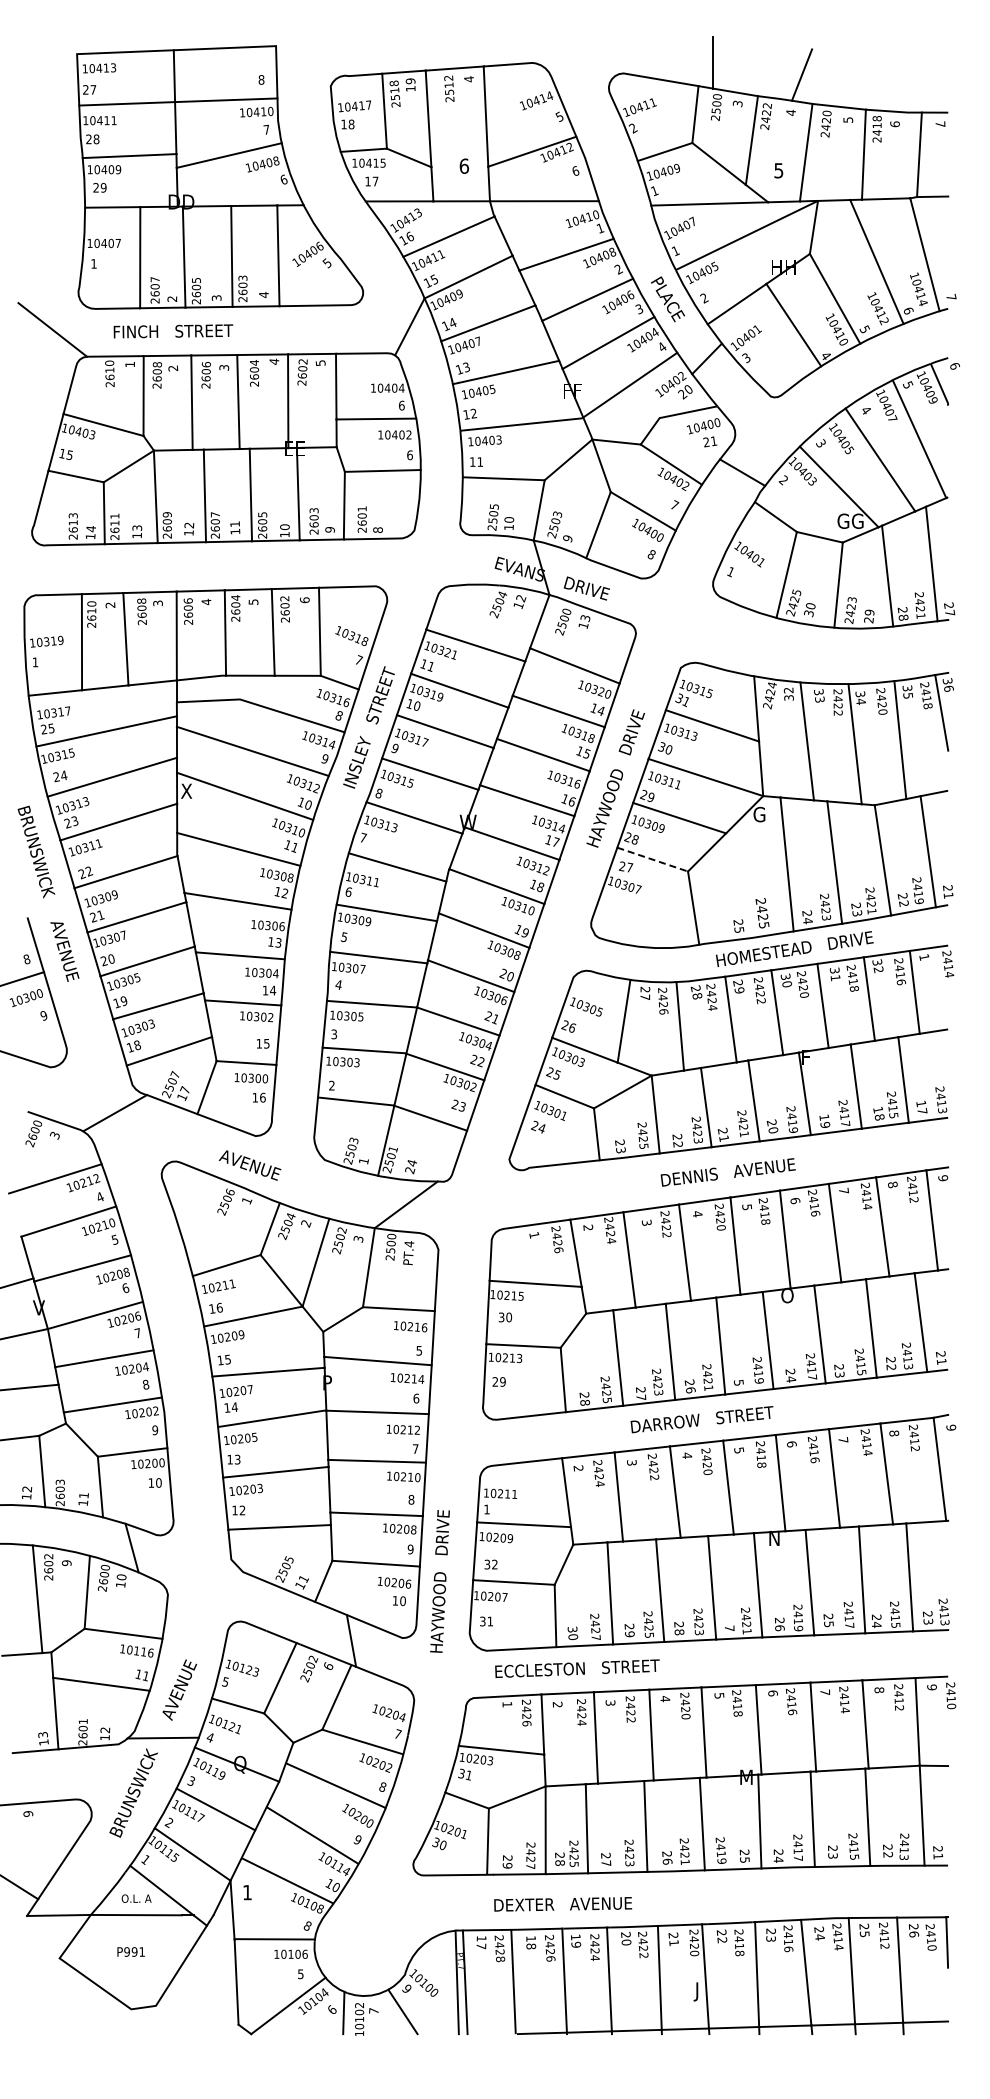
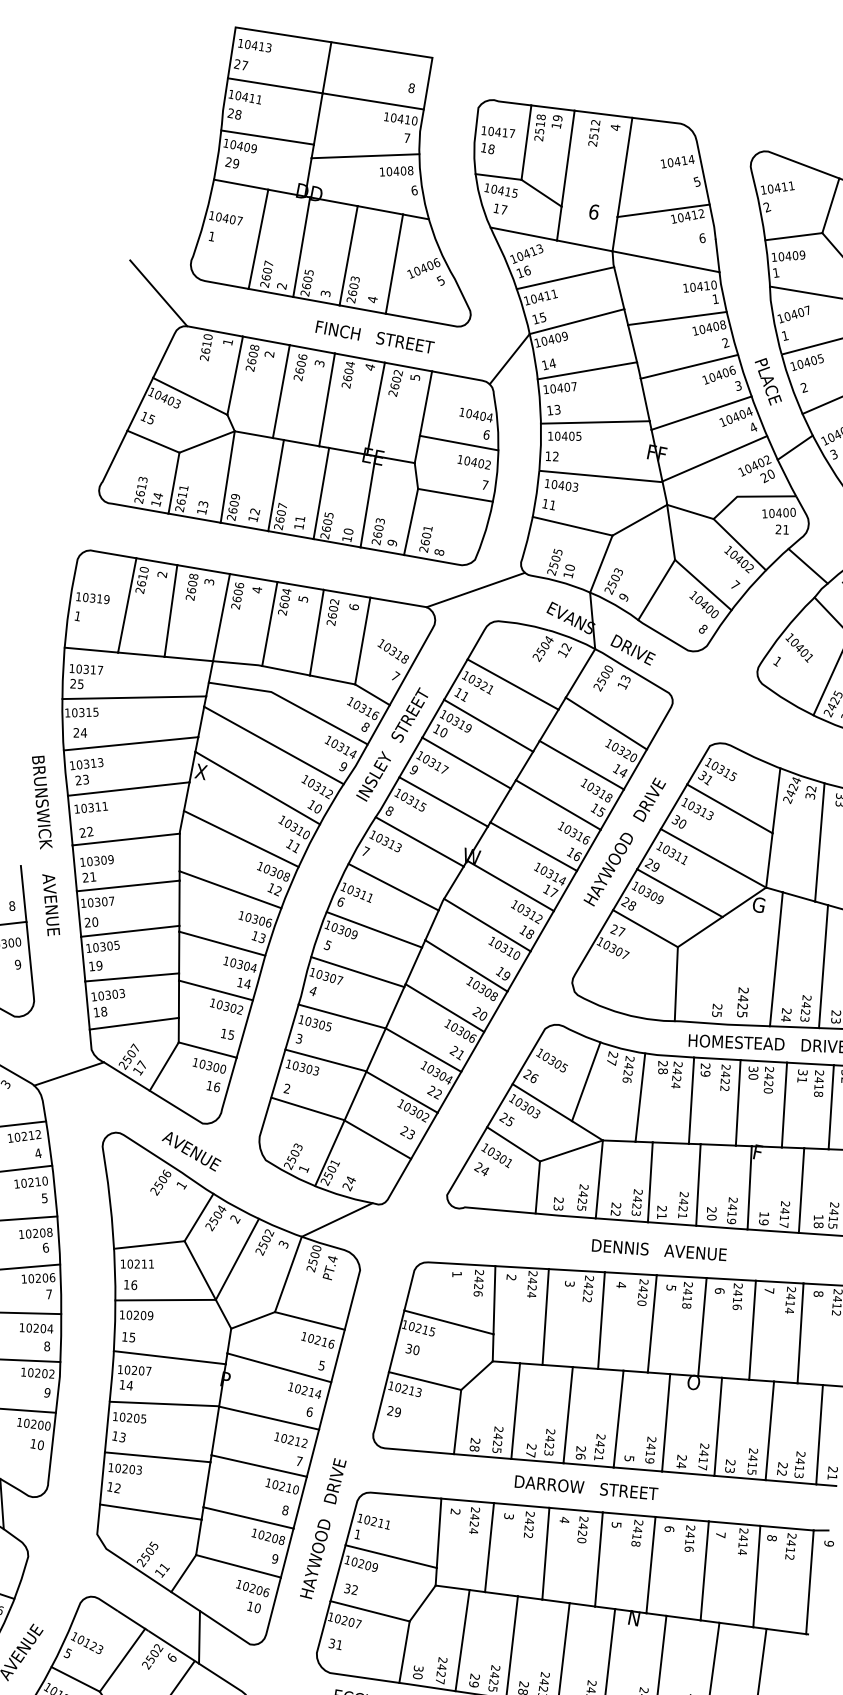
text: (173, 331) -> (375, 337), moved
text: (409, 455) -> (484, 485), 6 -> 7
line: (420, 559) -> (475, 589), added
line: (653, 859) -> (646, 928), dashed -> solid
text: (439, 1581) -> (322, 1528), moved

